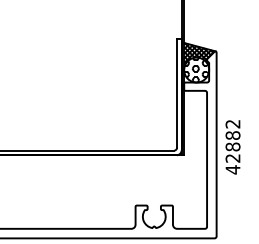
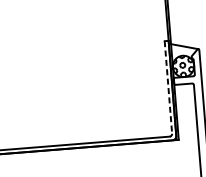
hatch: (199, 55) -> (184, 53), removed
line: (177, 93) -> (168, 87), solid -> dashed

